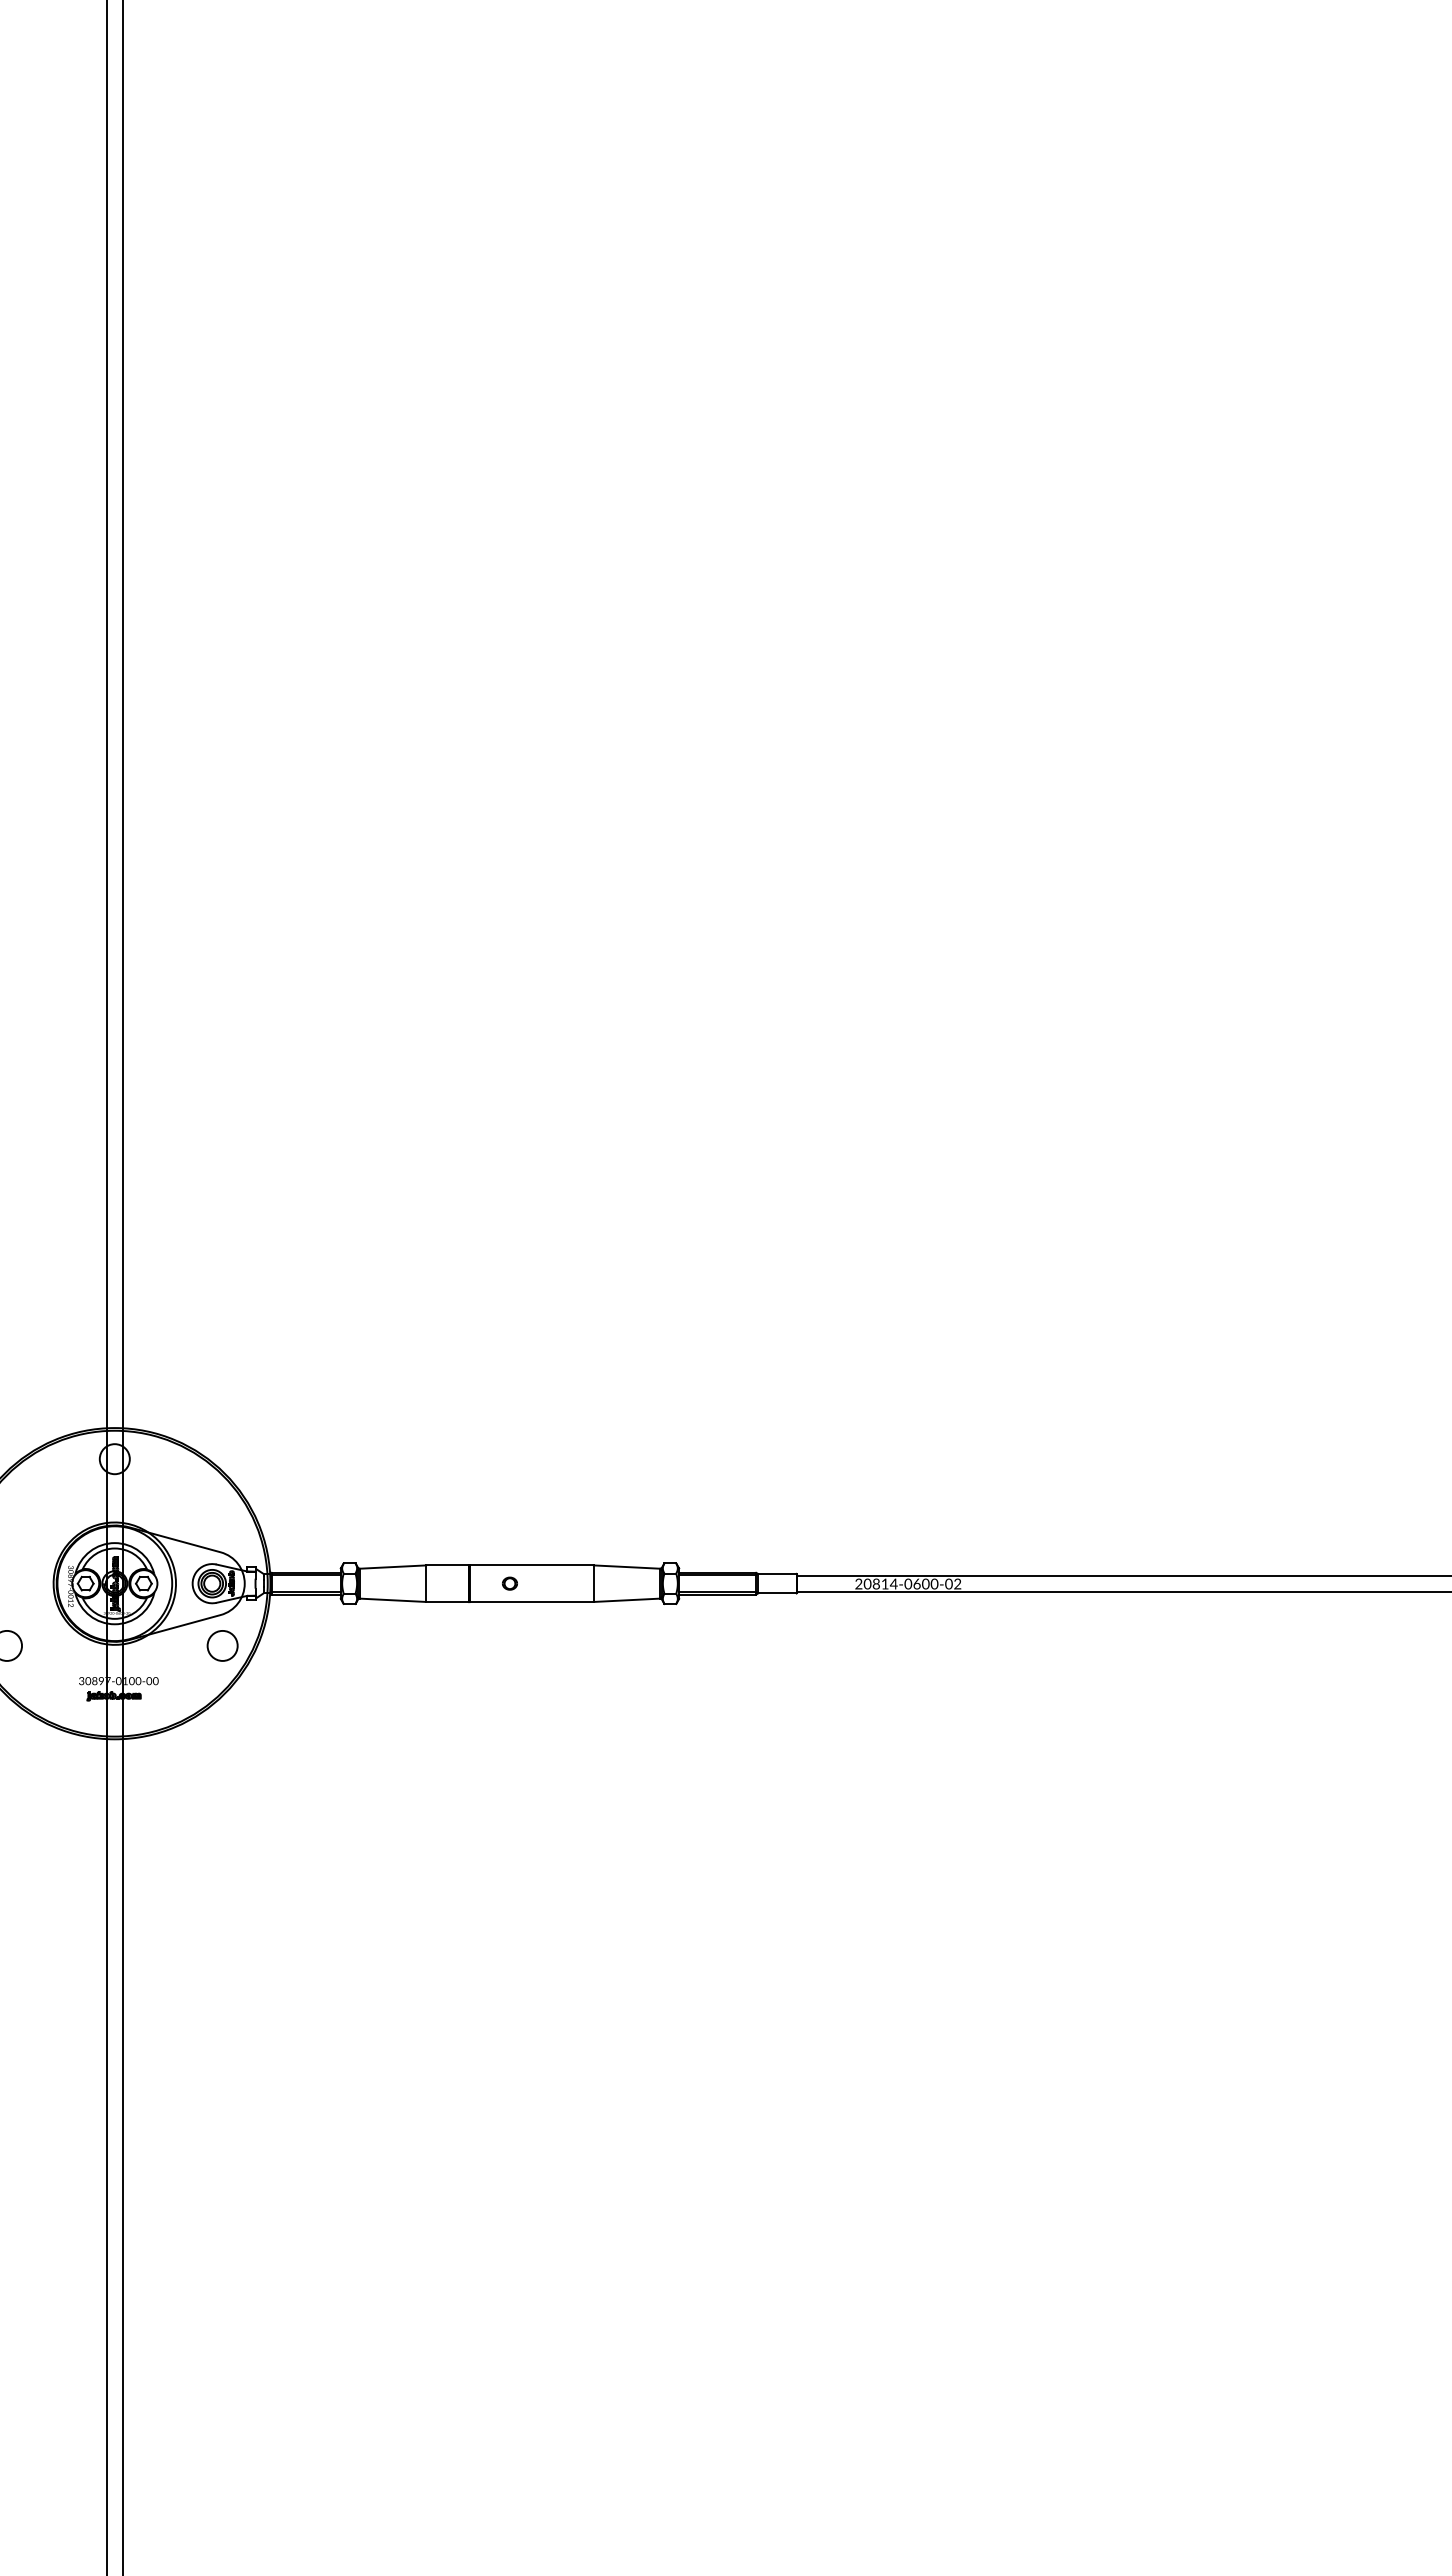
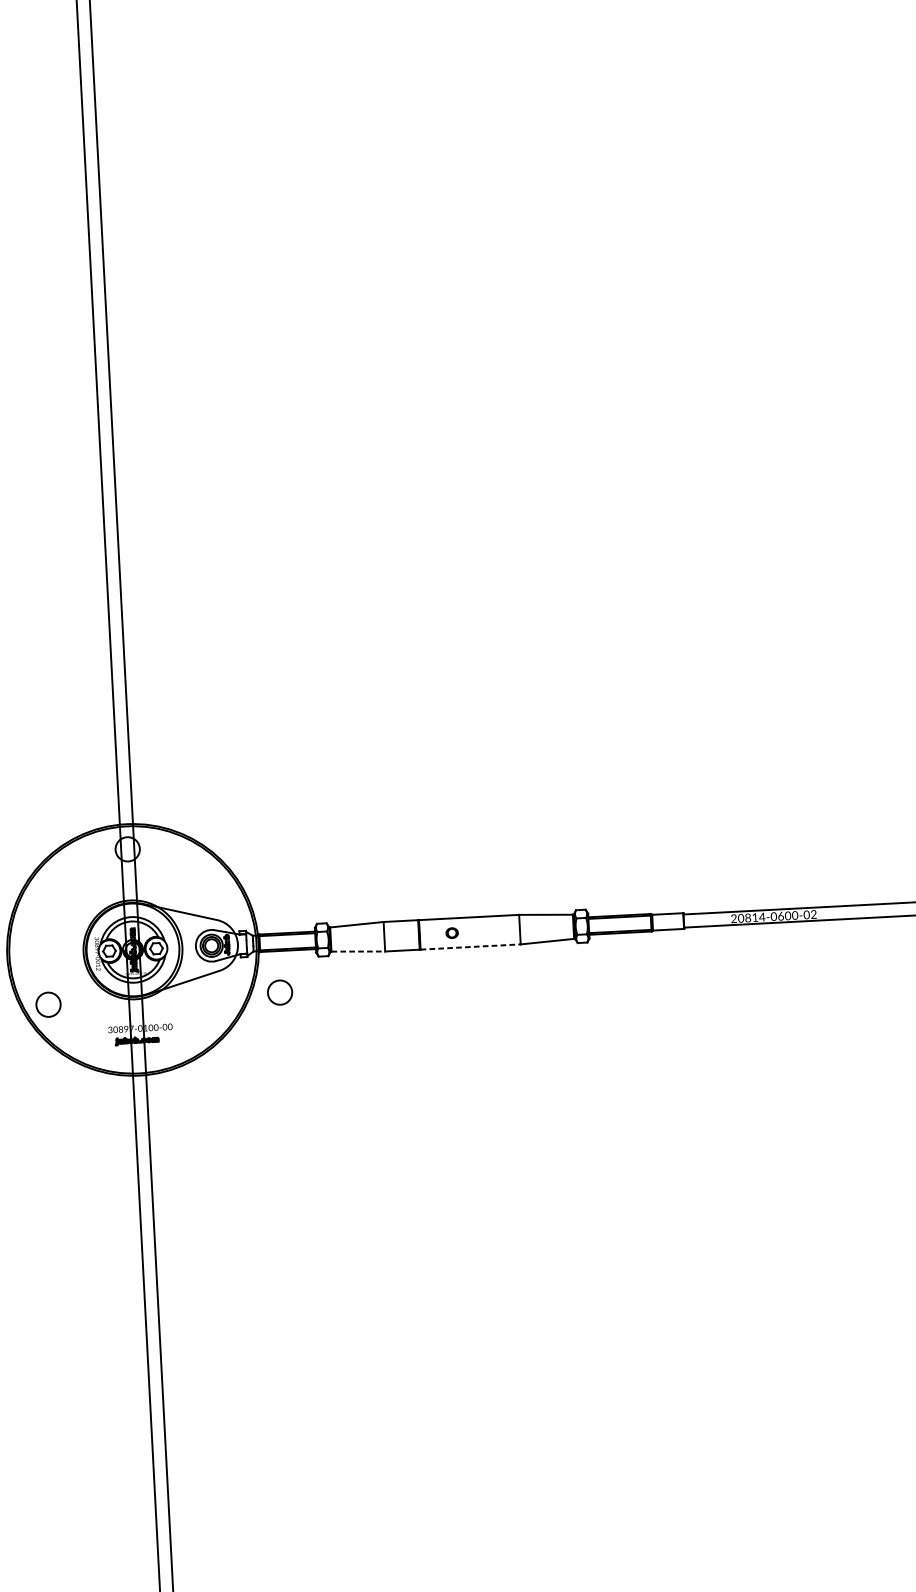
line: (393, 1600) -> (358, 951), solid -> dashed
line: (531, 1601) -> (470, 946), solid -> dashed
circle: (222, 1645) -> (279, 992), moved

